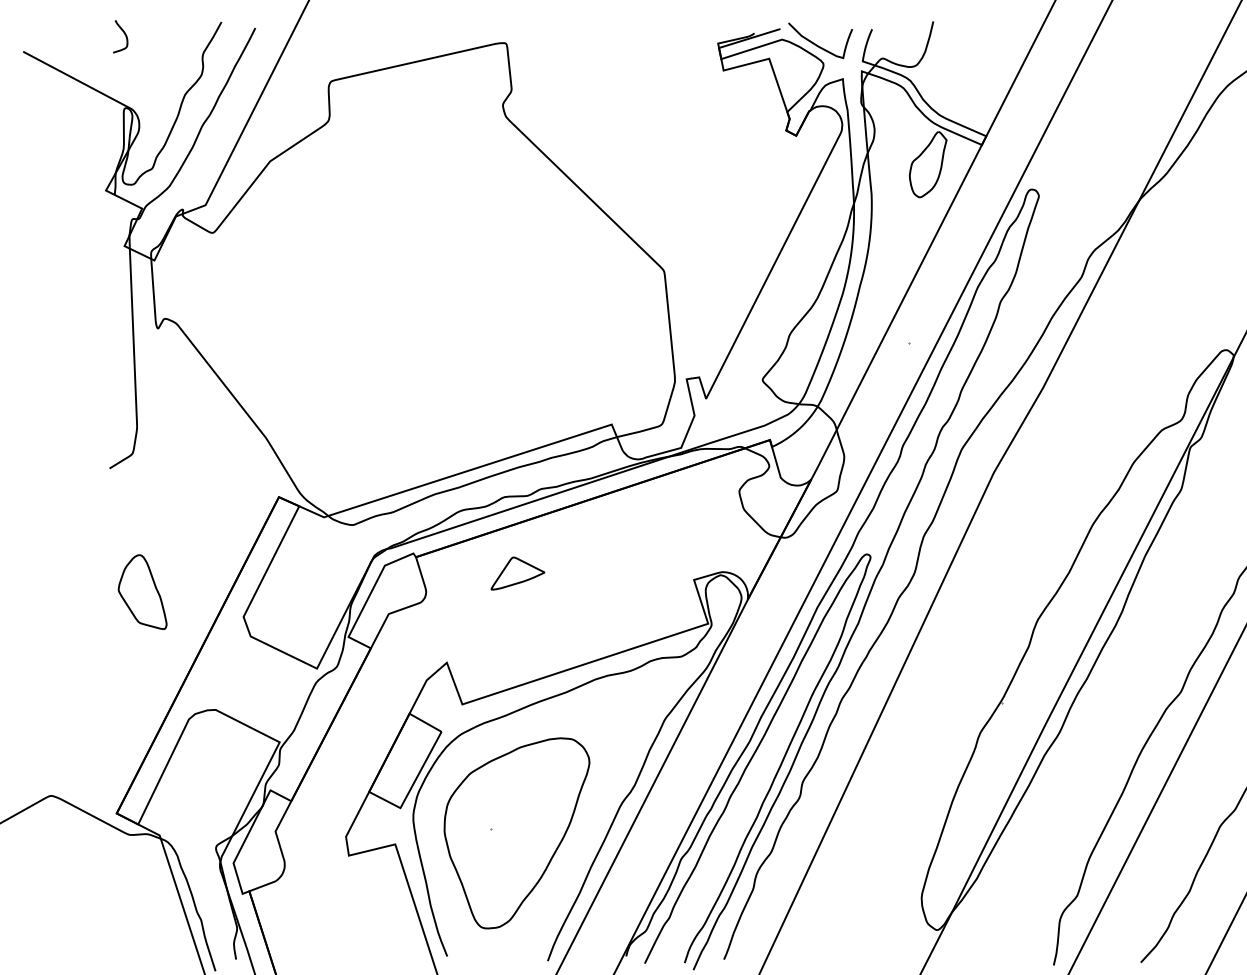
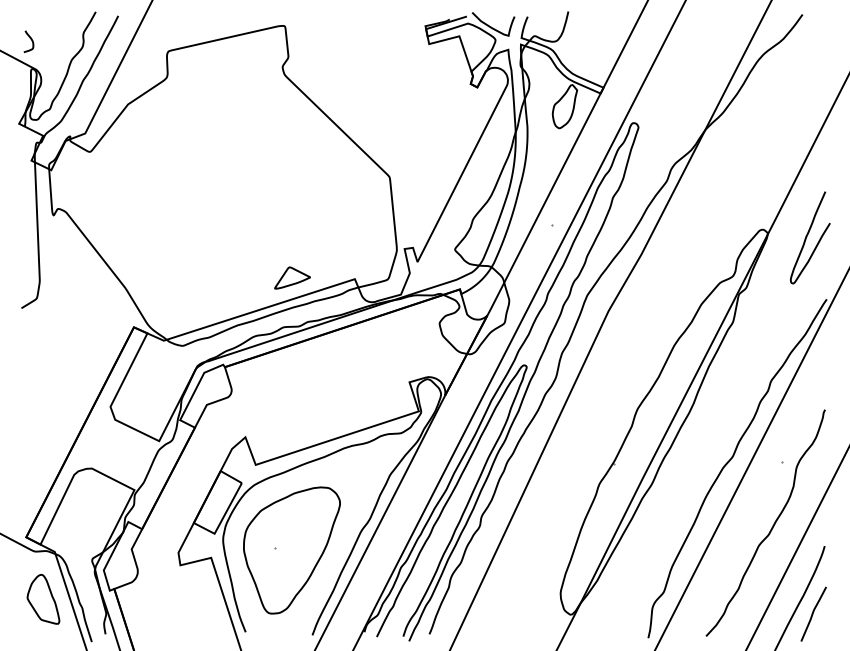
curve: (123, 33) -> (30, 39), moved
part: (517, 572) -> (292, 277), moved
part: (142, 592) -> (43, 599), moved

